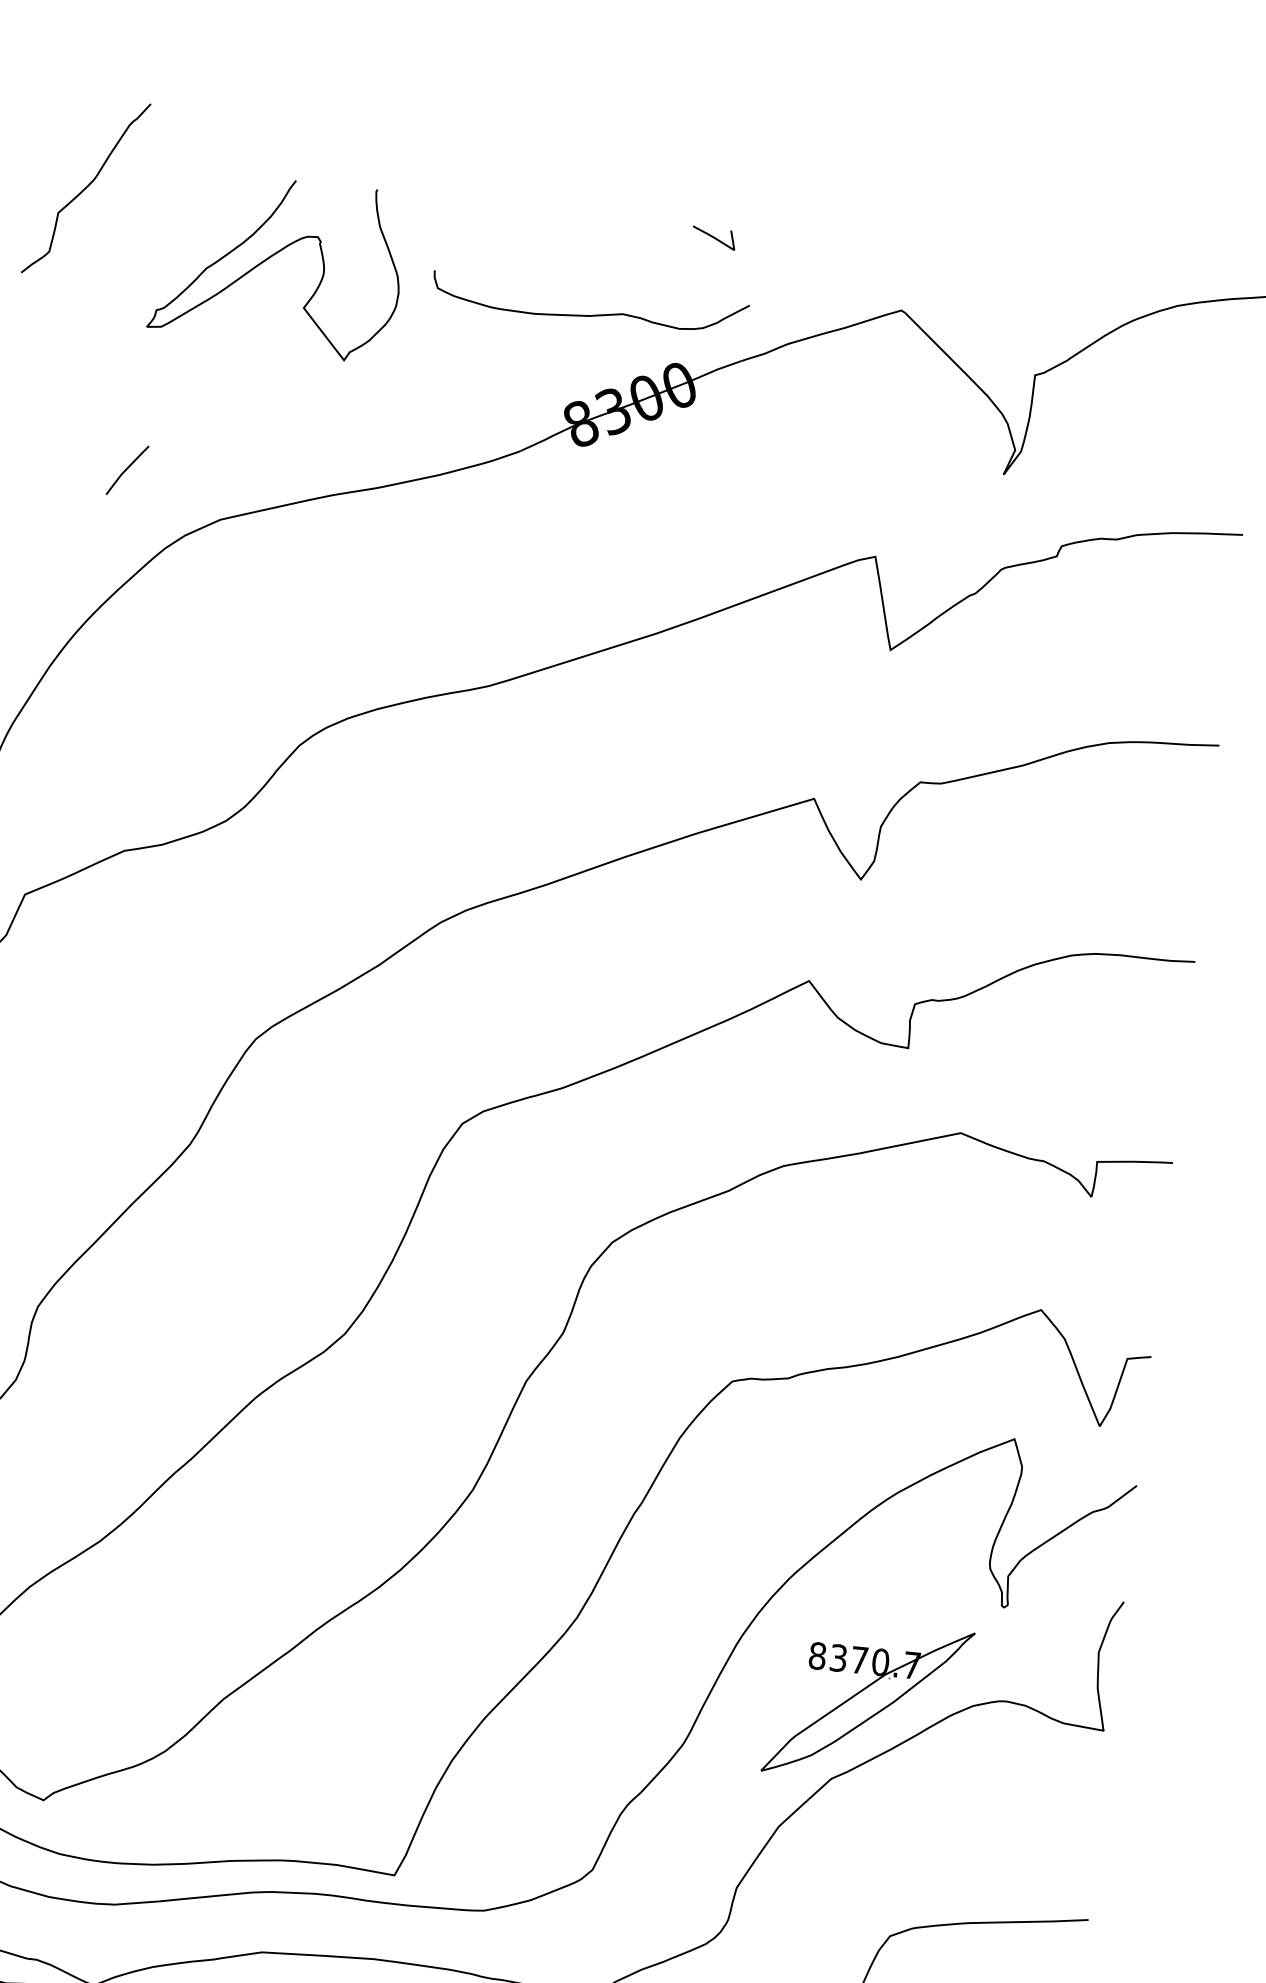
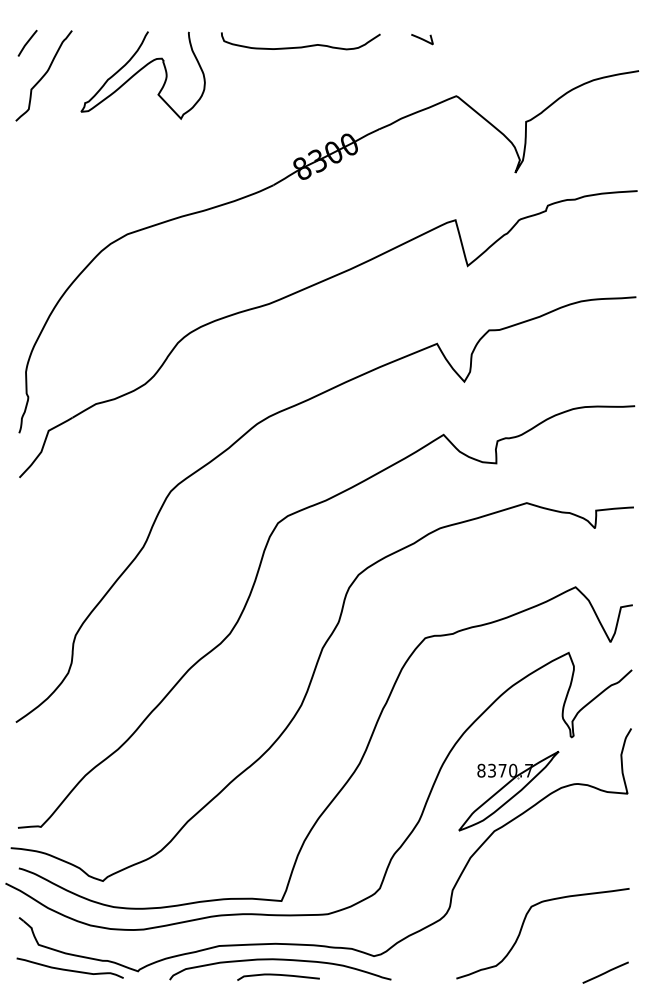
curve: (714, 238) -> (422, 39), moved
curve: (272, 258) -> (140, 71), moved
curve: (588, 313) -> (300, 46), moved
line: (127, 468) -> (27, 42), moved

